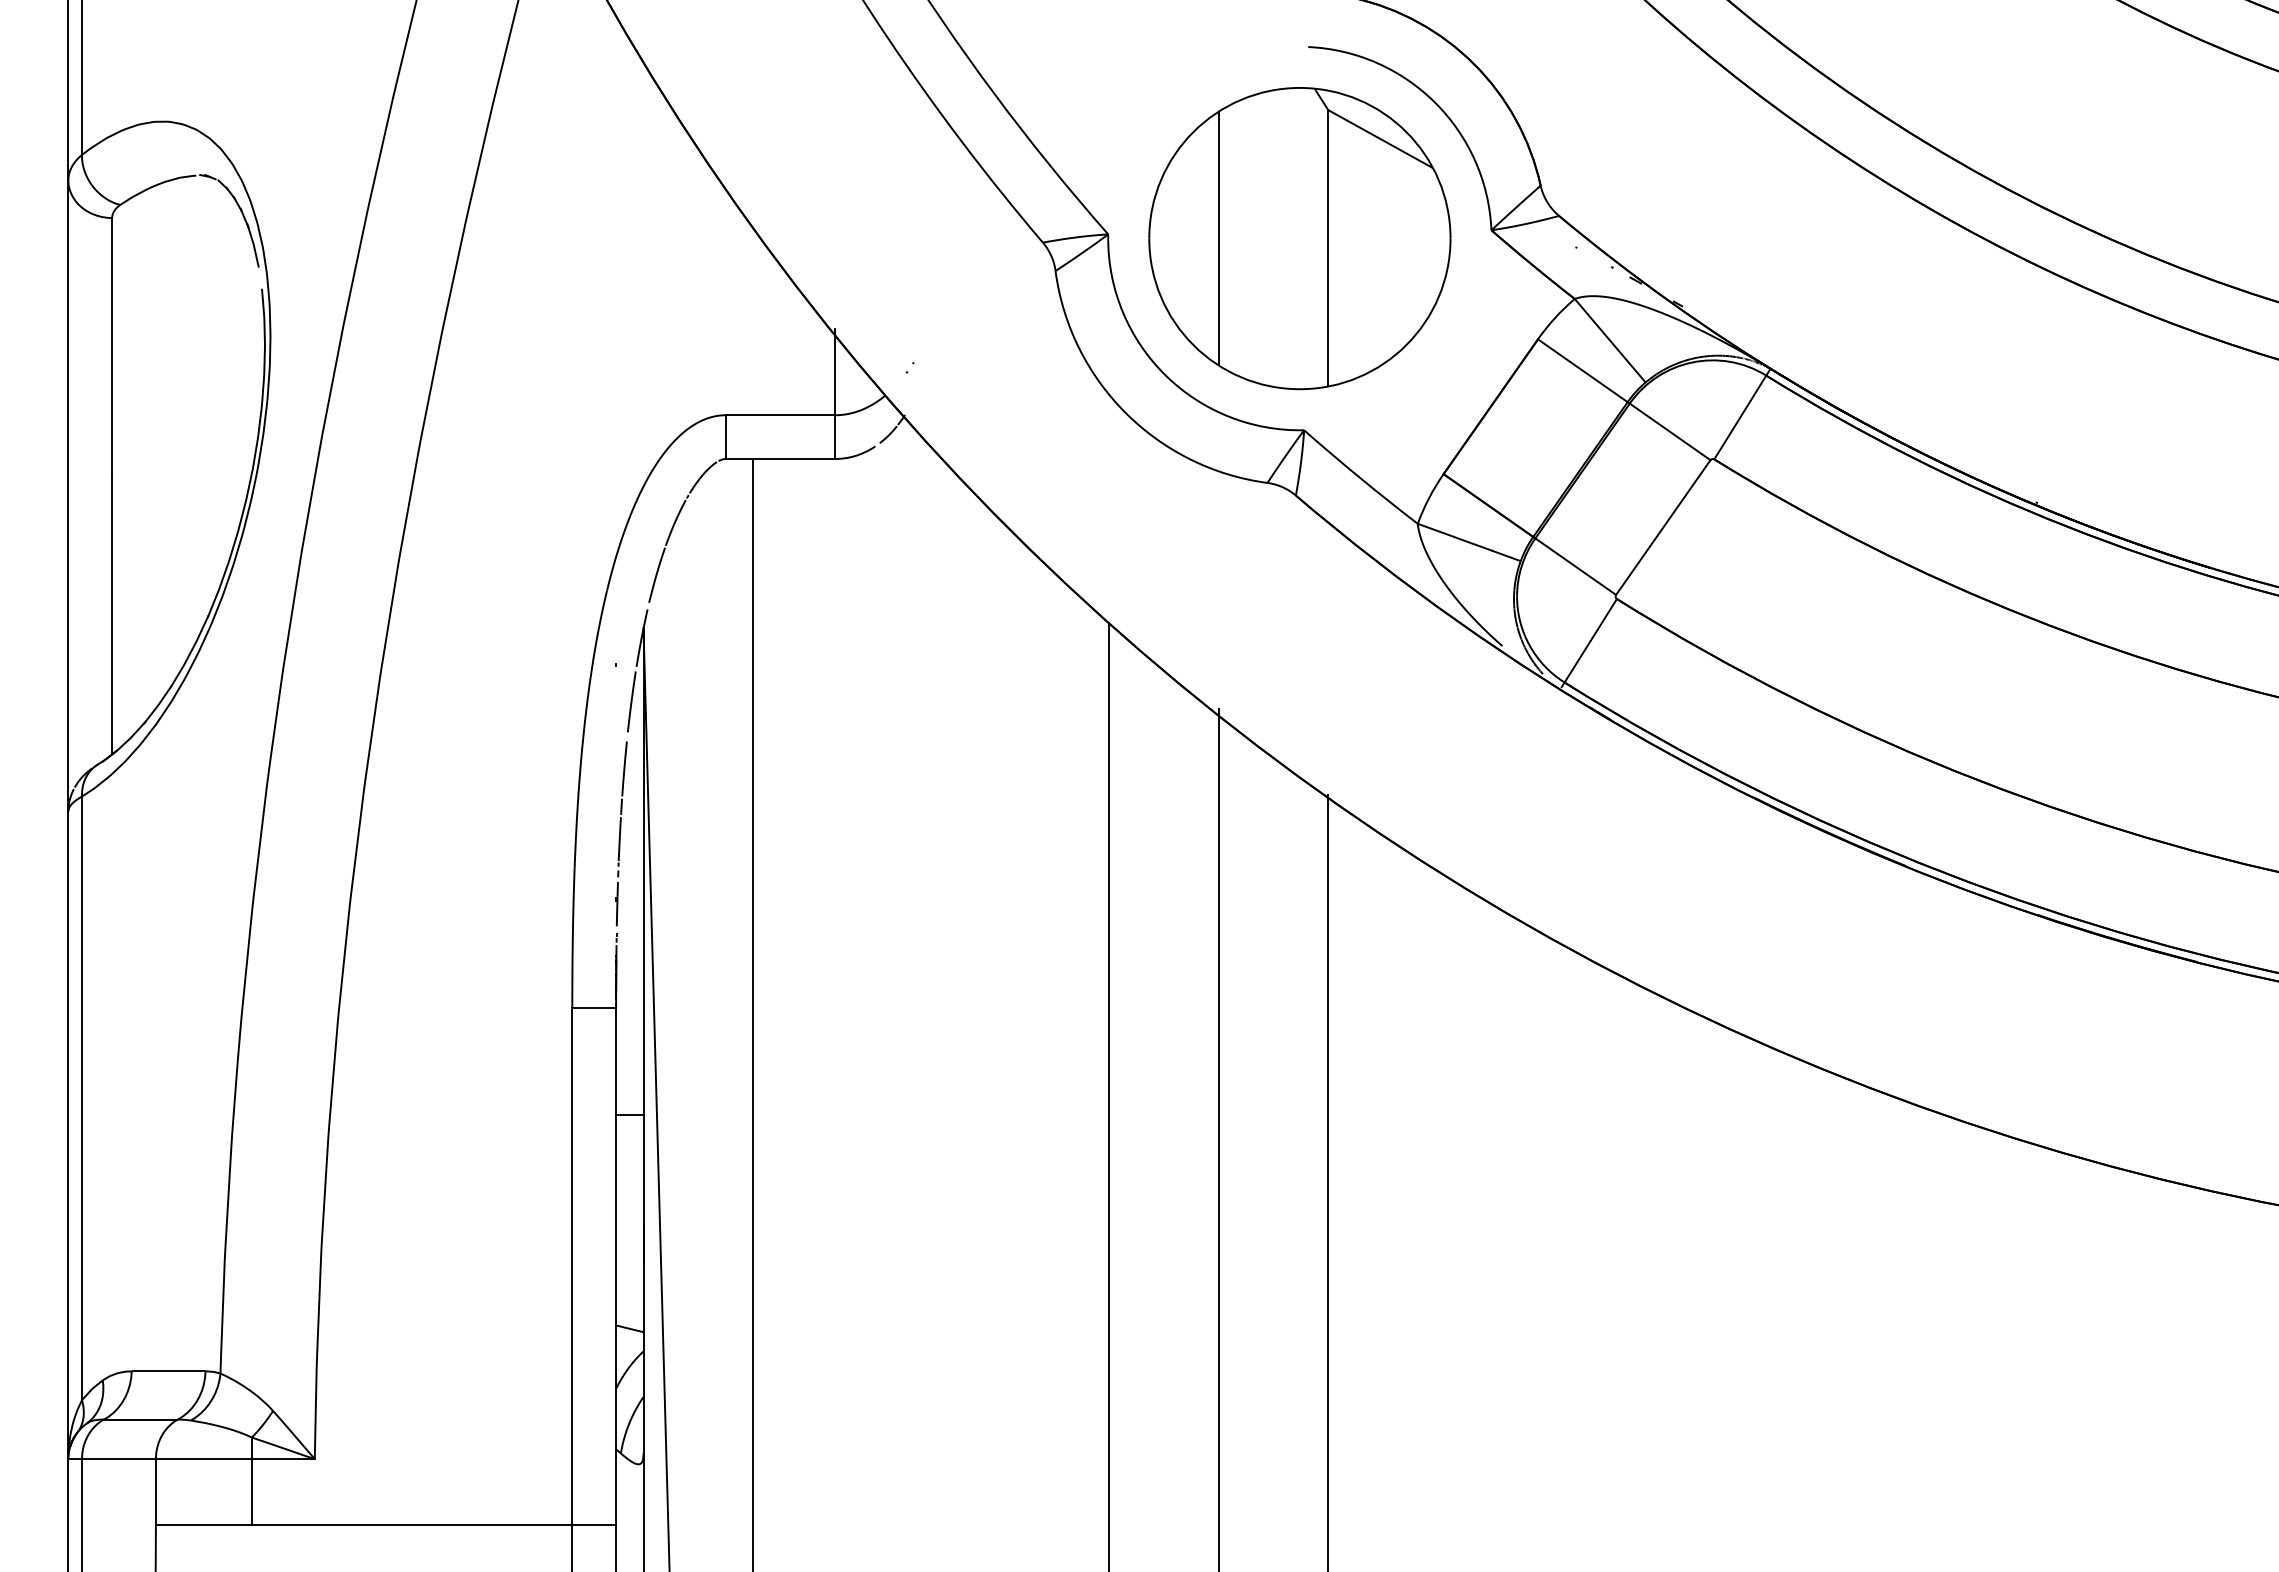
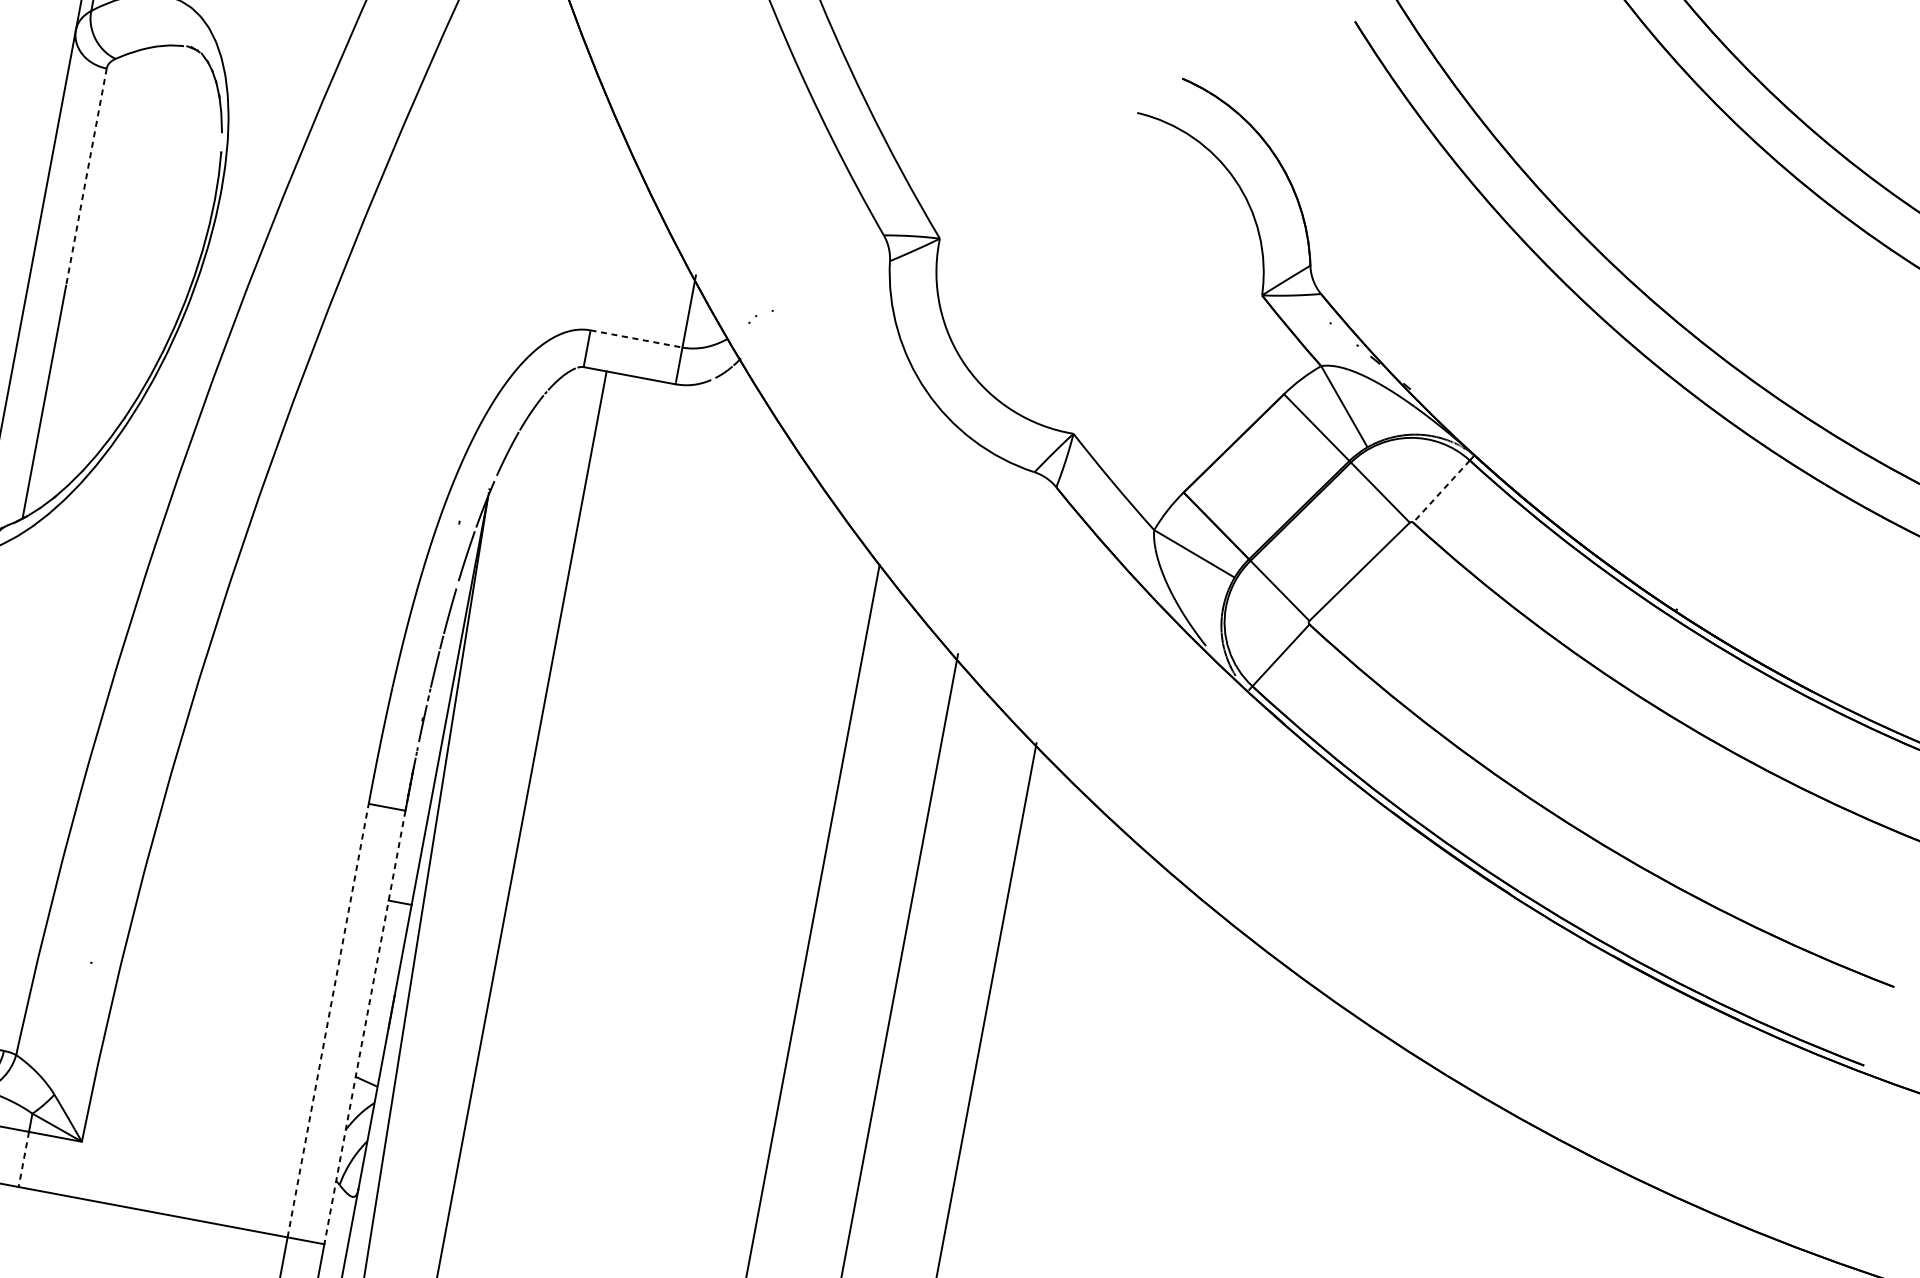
part: (1299, 238) -> (1099, 272), removed
line: (112, 347) -> (86, 177), solid -> dashed
line: (780, 415) -> (636, 339), solid -> dashed
line: (1740, 417) -> (1441, 491), solid -> dashed
line: (572, 1266) -> (328, 1020), solid -> dashed
line: (616, 1267) -> (365, 1028), solid -> dashed
line: (251, 1492) -> (23, 1159), solid -> dashed

